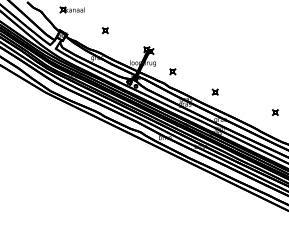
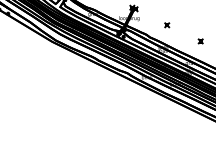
part: (172, 71) -> (166, 25), moved
part: (214, 91) -> (200, 40), moved

